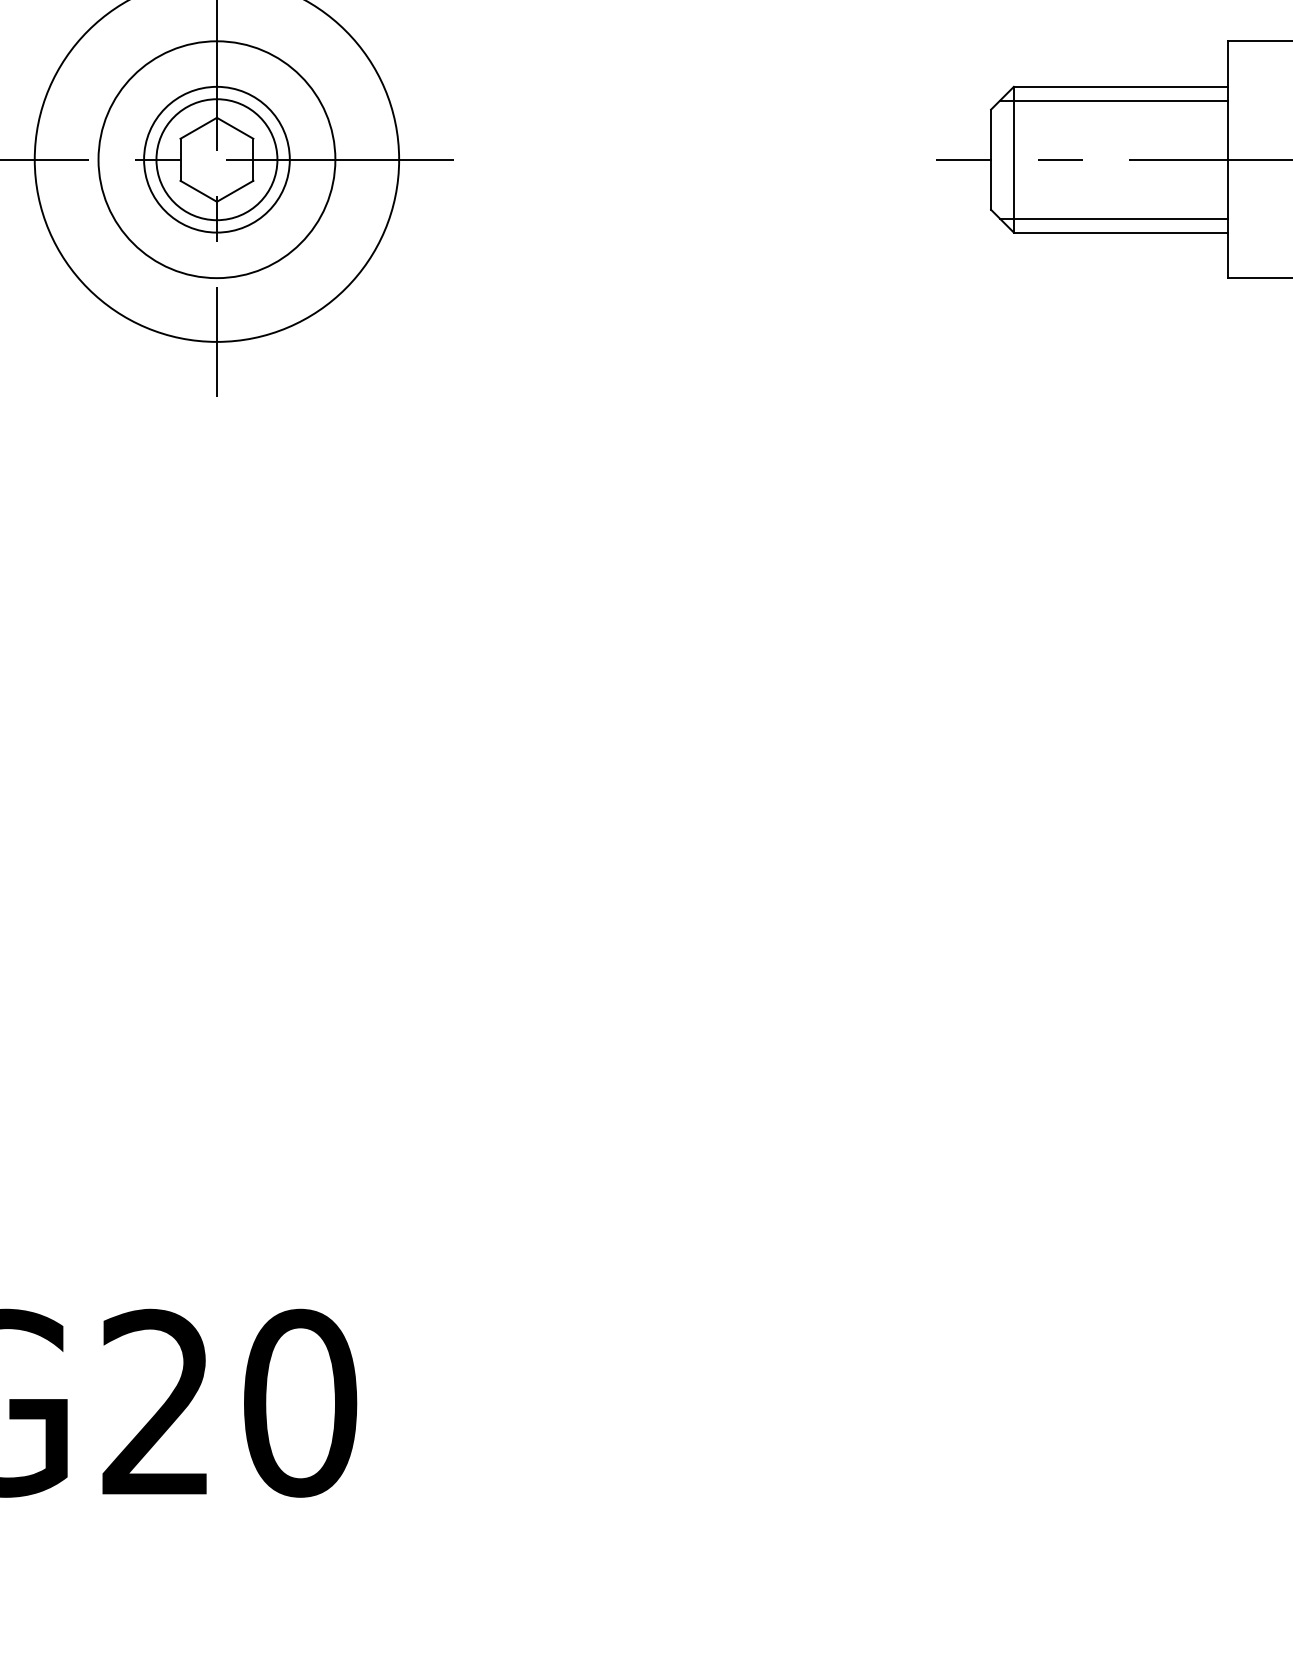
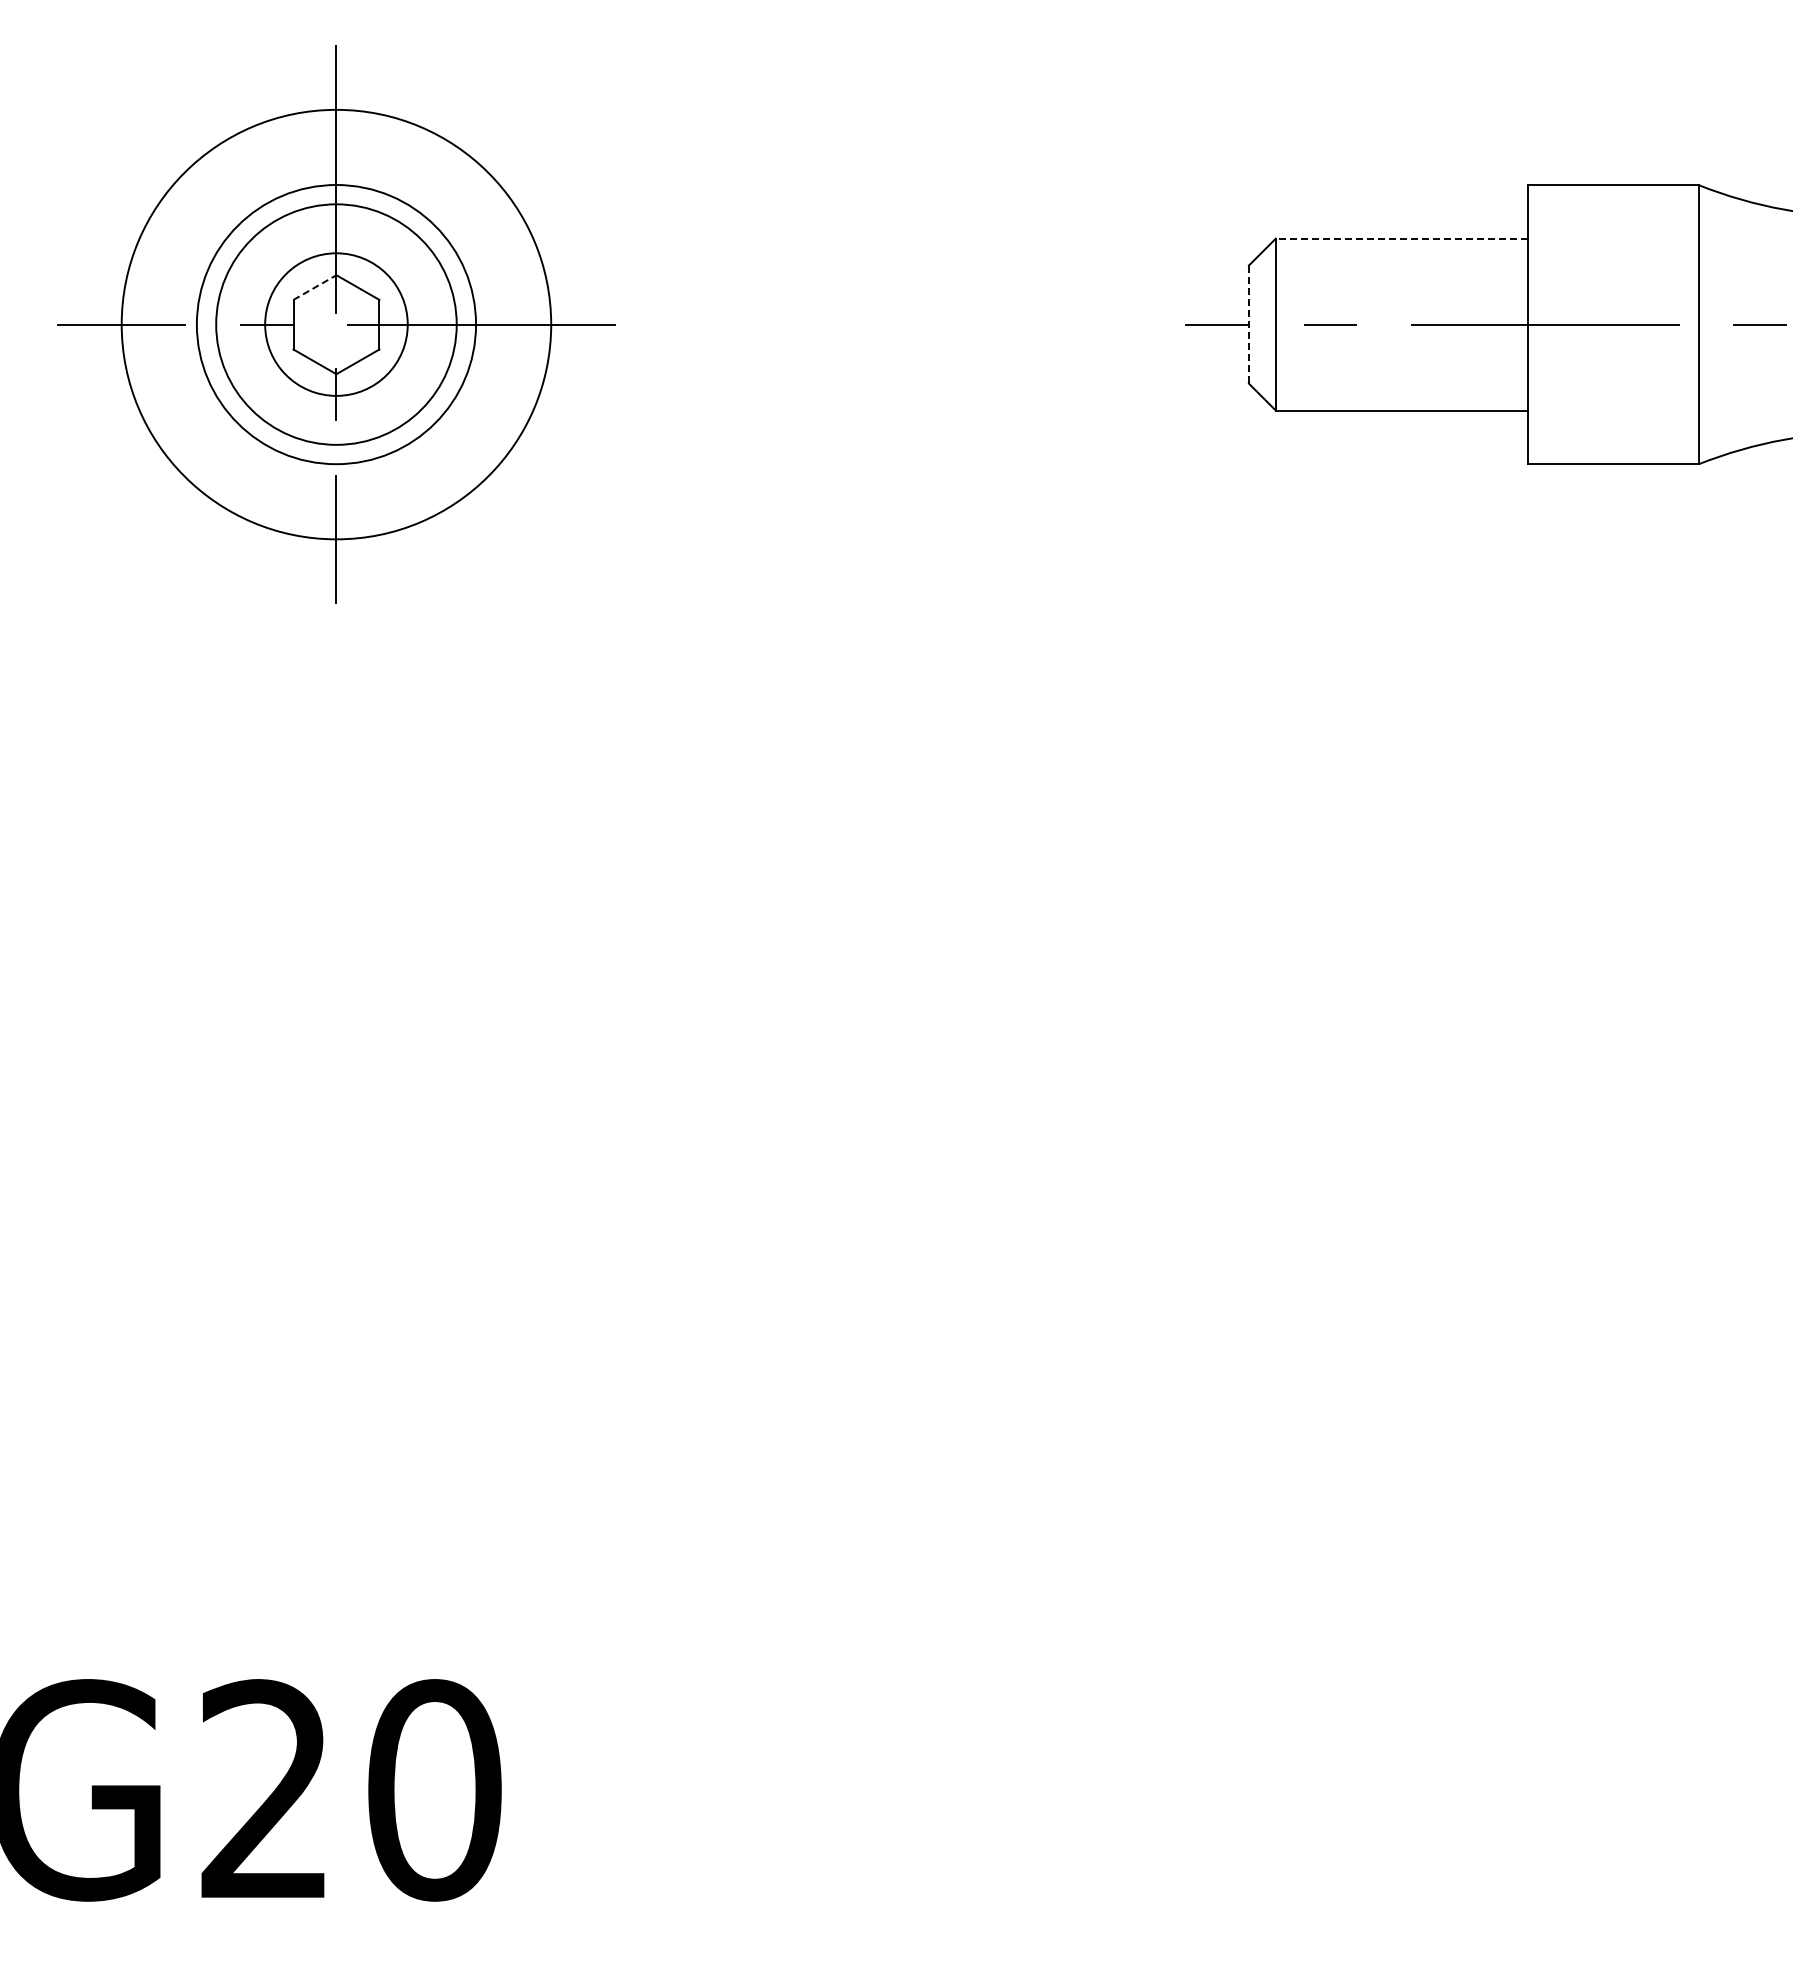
line: (1120, 86) -> (1401, 238), solid -> dashed
line: (1113, 101) -> (1393, 255), removed
line: (198, 128) -> (314, 287), solid -> dashed
circle: (216, 159) -> (336, 324), size x1.4
line: (990, 160) -> (1248, 325), solid -> dashed
line: (1113, 219) -> (1393, 394), removed

